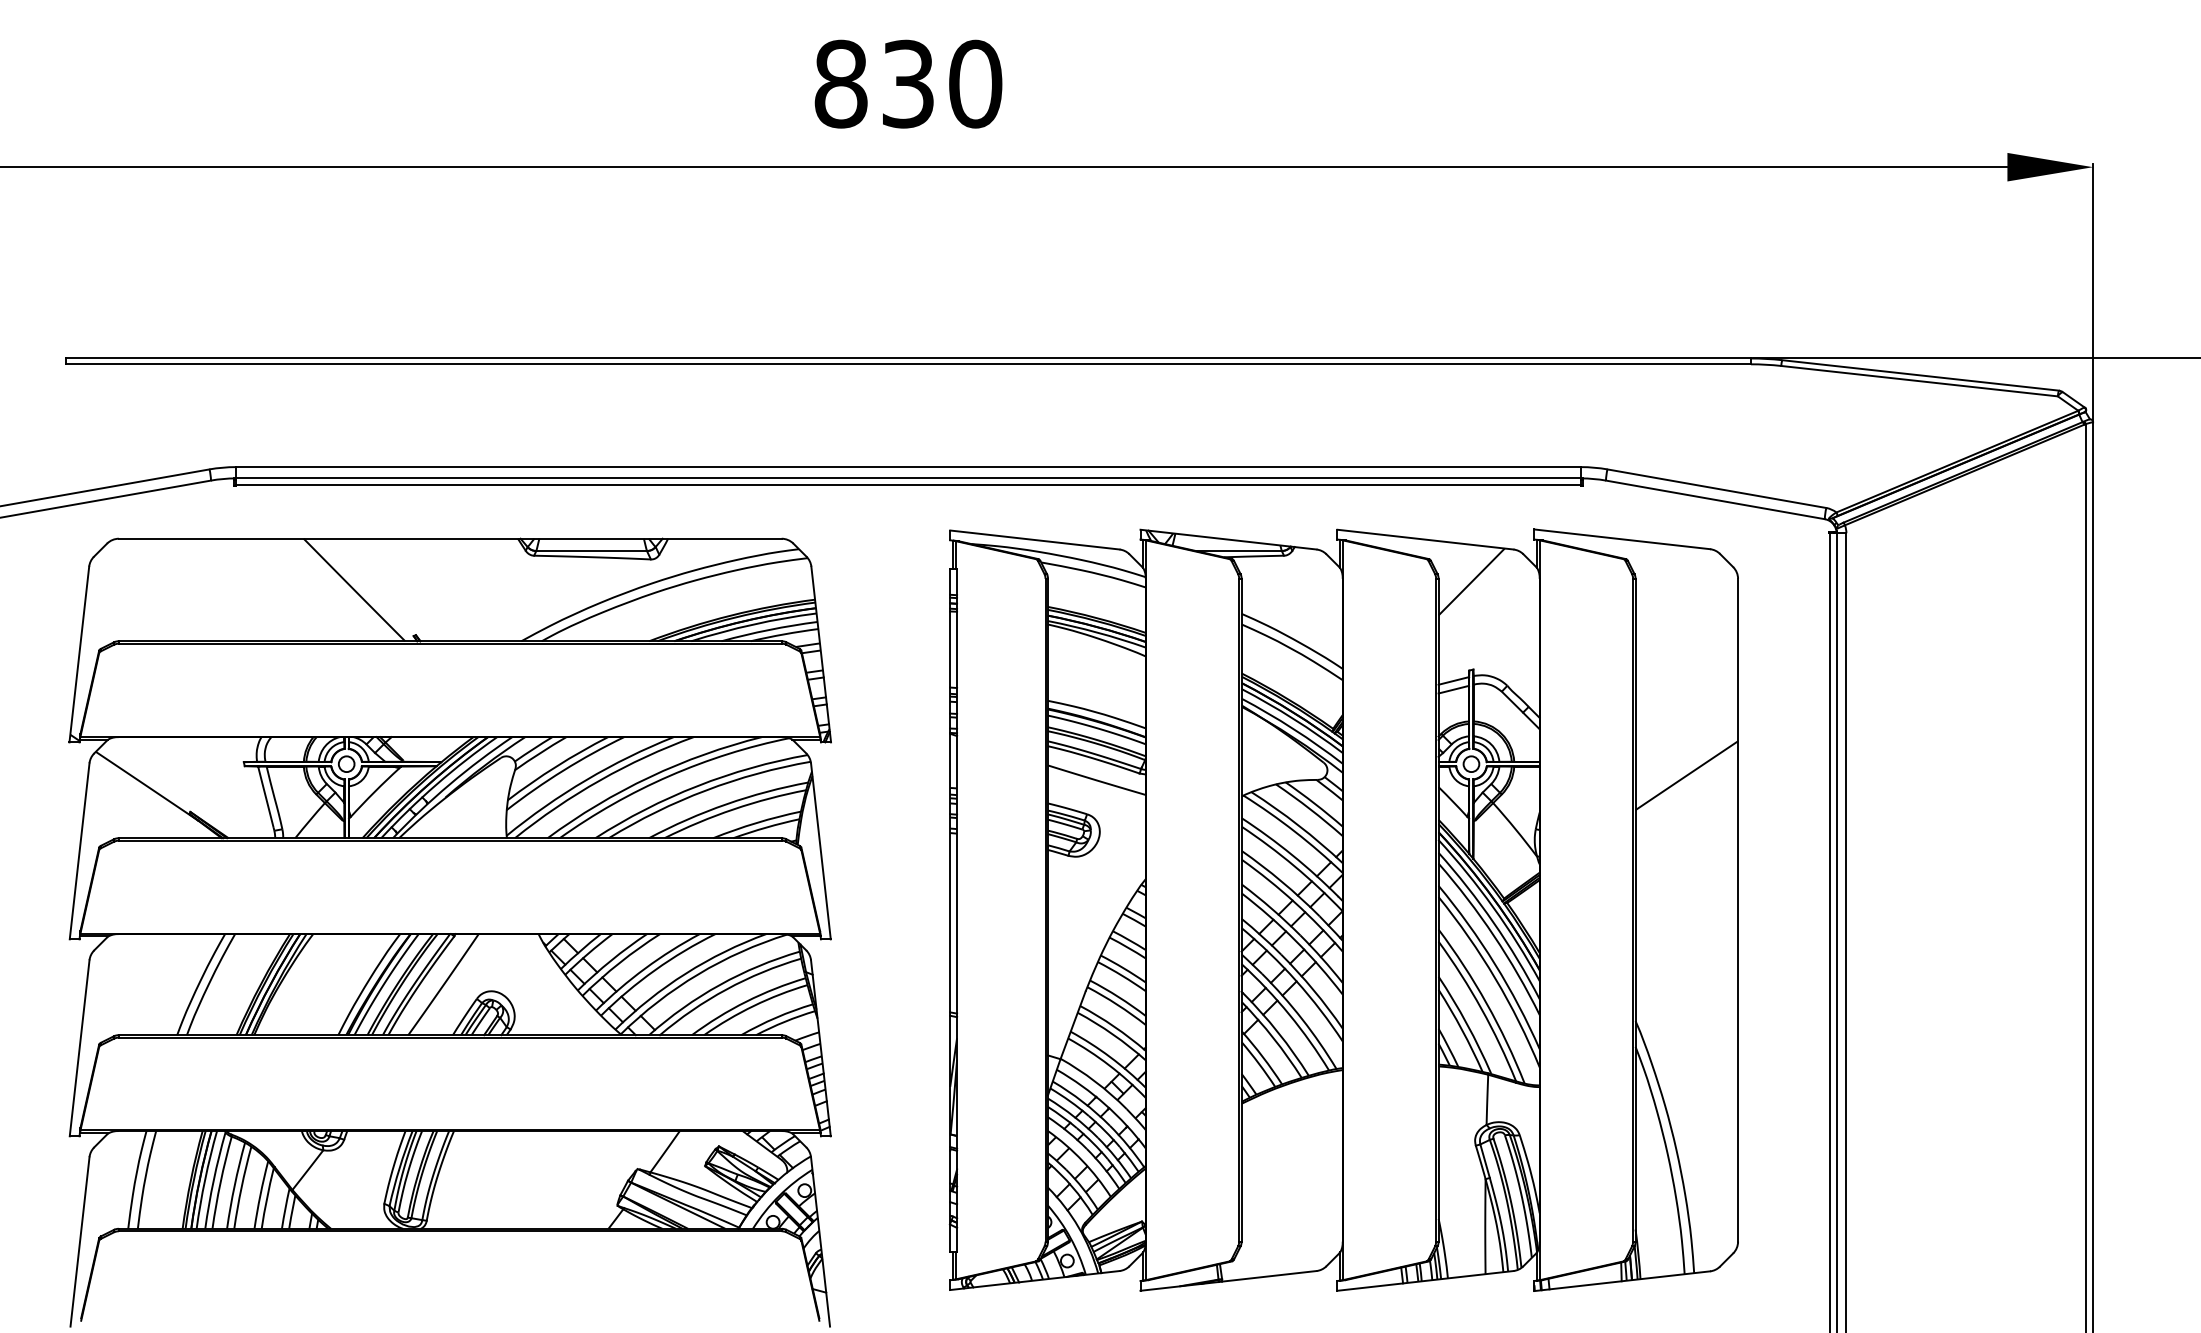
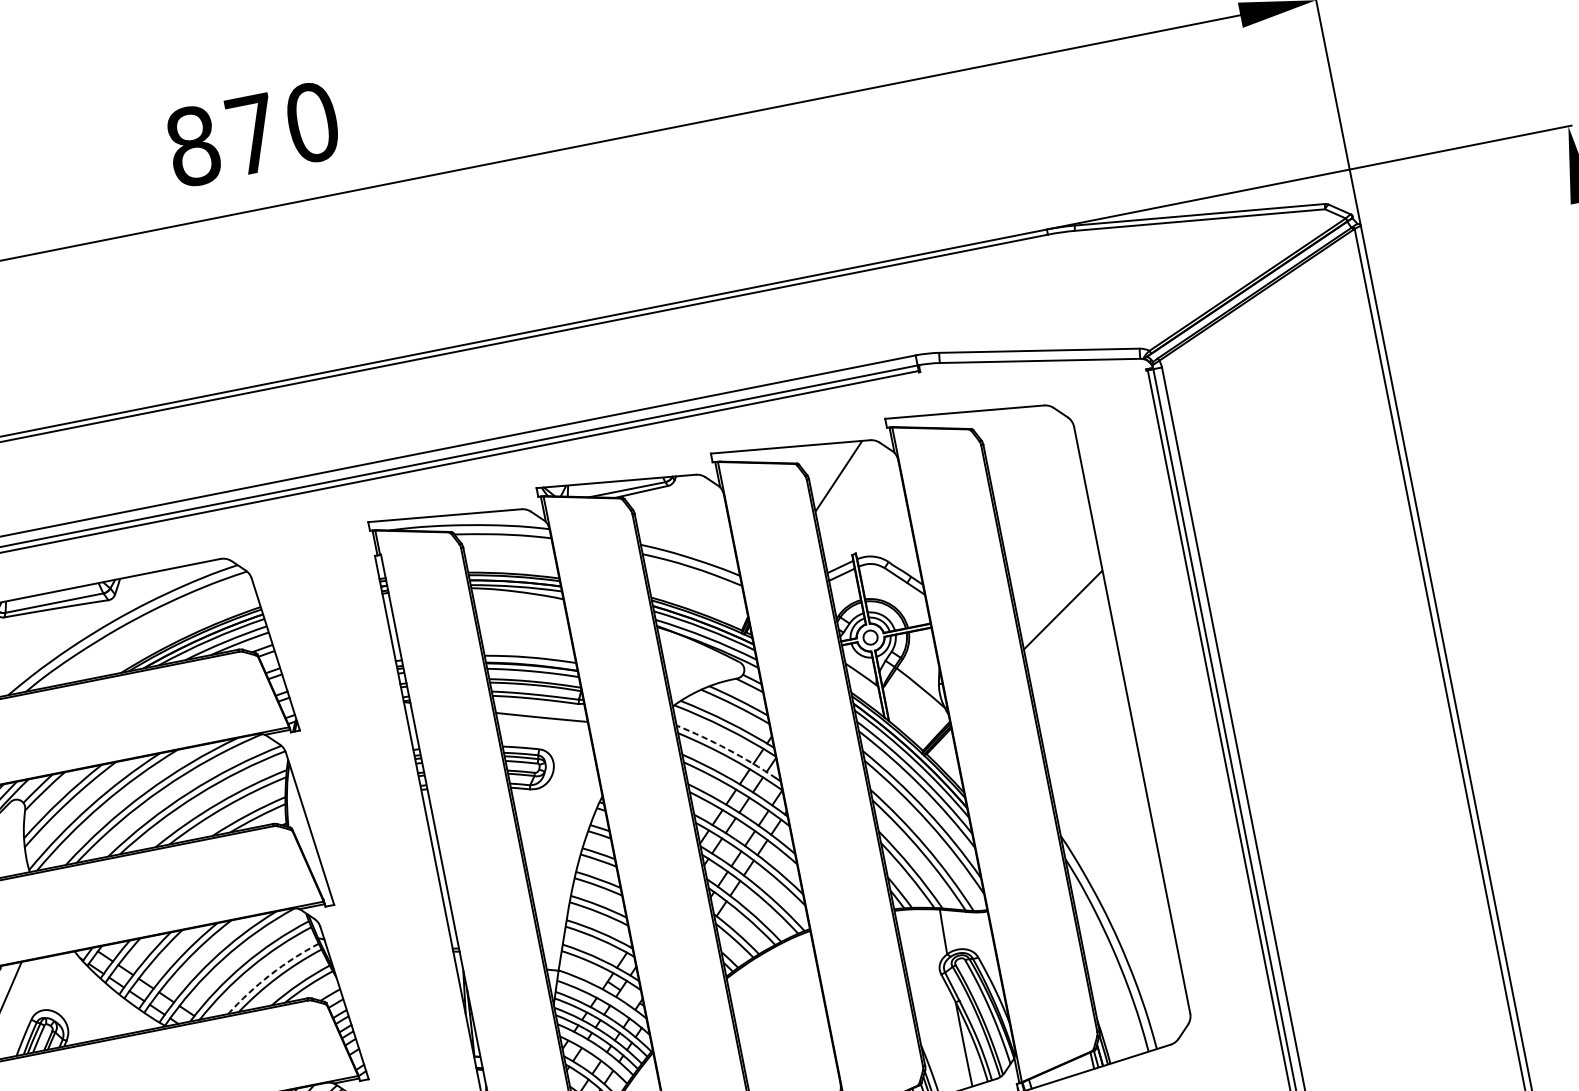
text: (908, 83) -> (253, 133), 830 -> 870
arc: (1292, 855) -> (728, 749), solid -> dashed
arc: (746, 1001) -> (270, 974), solid -> dashed

